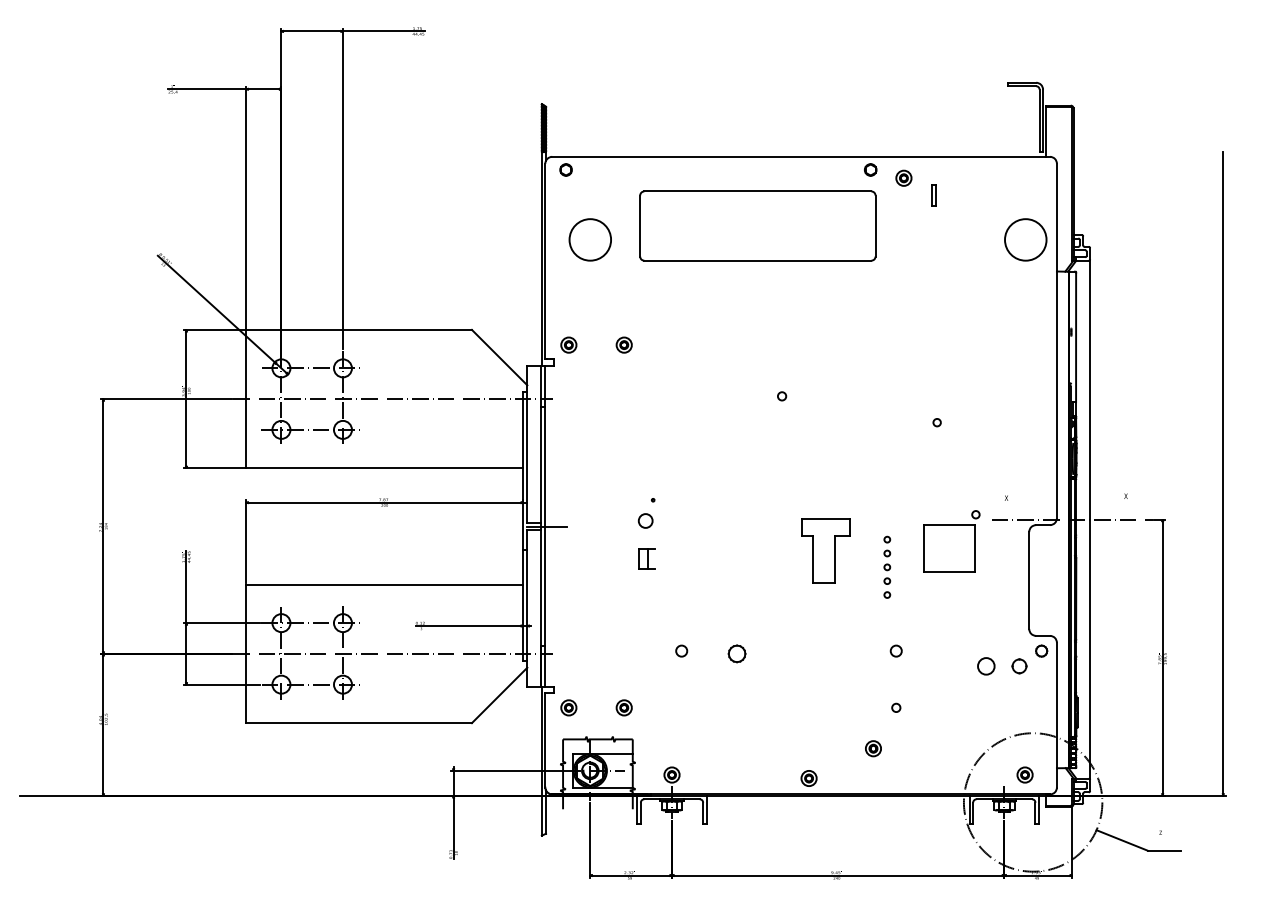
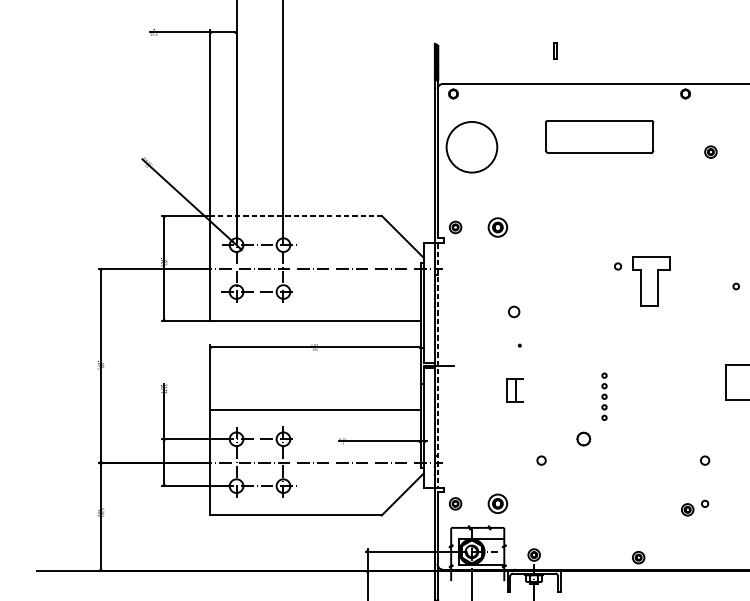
part: (903, 177) -> (710, 151), moved
part: (933, 195) -> (555, 50), moved
part: (757, 225) -> (599, 136), size x0.6
circle: (590, 239) -> (472, 146), size x1.6
line: (359, 329) -> (296, 215), solid -> dashed
part: (623, 344) -> (497, 226), size x1.6
circle: (645, 520) -> (513, 311), moved
line: (545, 526) -> (437, 365), solid -> dashed
part: (825, 550) -> (651, 281), moved
part: (646, 558) -> (514, 390), size x1.4
part: (887, 566) -> (604, 396), moved
part: (736, 653) -> (583, 438), moved
part: (623, 707) -> (497, 503), size x1.6
part: (873, 748) -> (687, 509), moved

